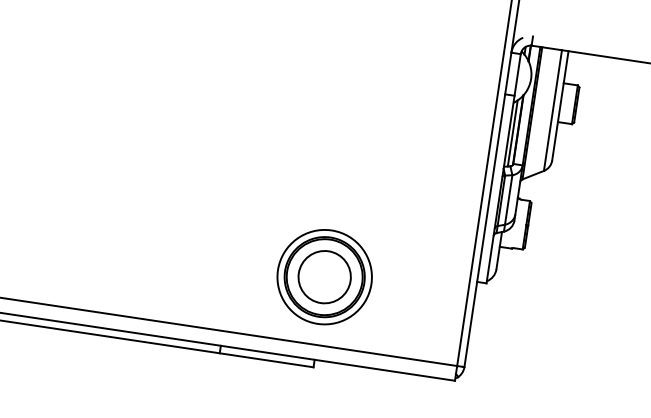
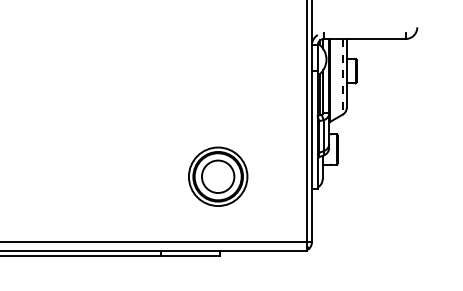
line: (552, 109) -> (342, 76), solid -> dashed
part: (325, 276) -> (218, 176), moved

